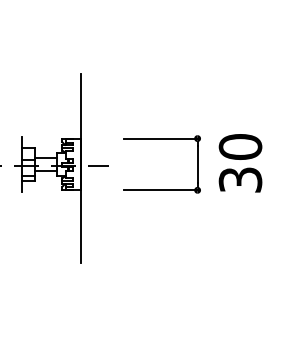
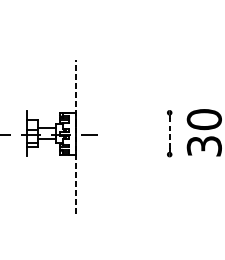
line: (160, 138) -> (139, 112), removed
line: (197, 164) -> (169, 133), solid -> dashed
line: (81, 168) -> (75, 136), solid -> dashed
line: (160, 190) -> (139, 154), removed

